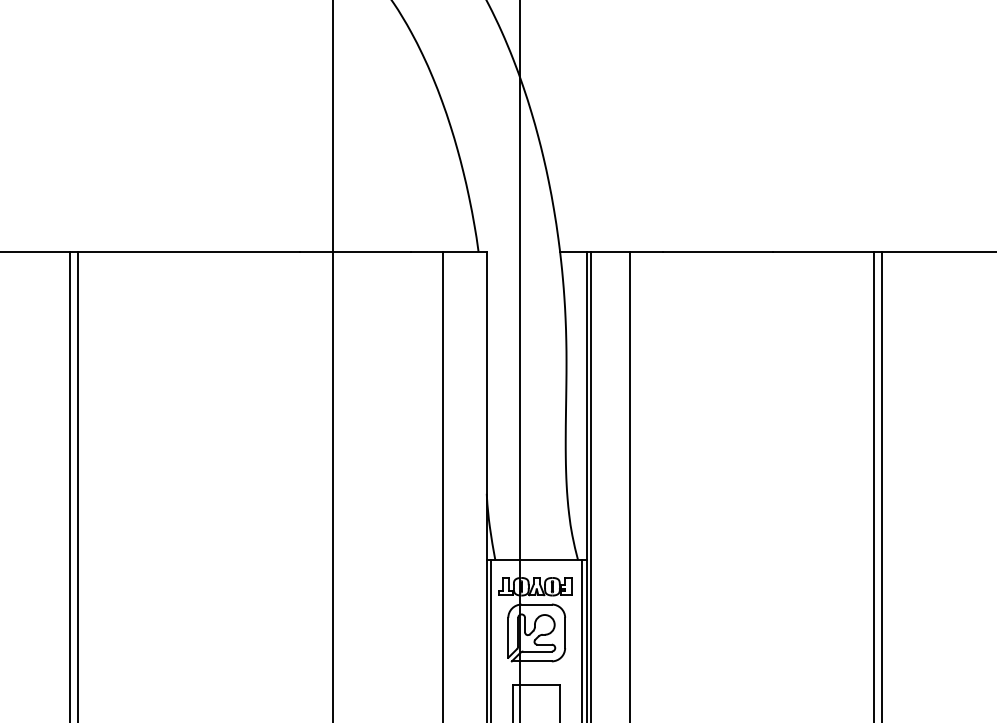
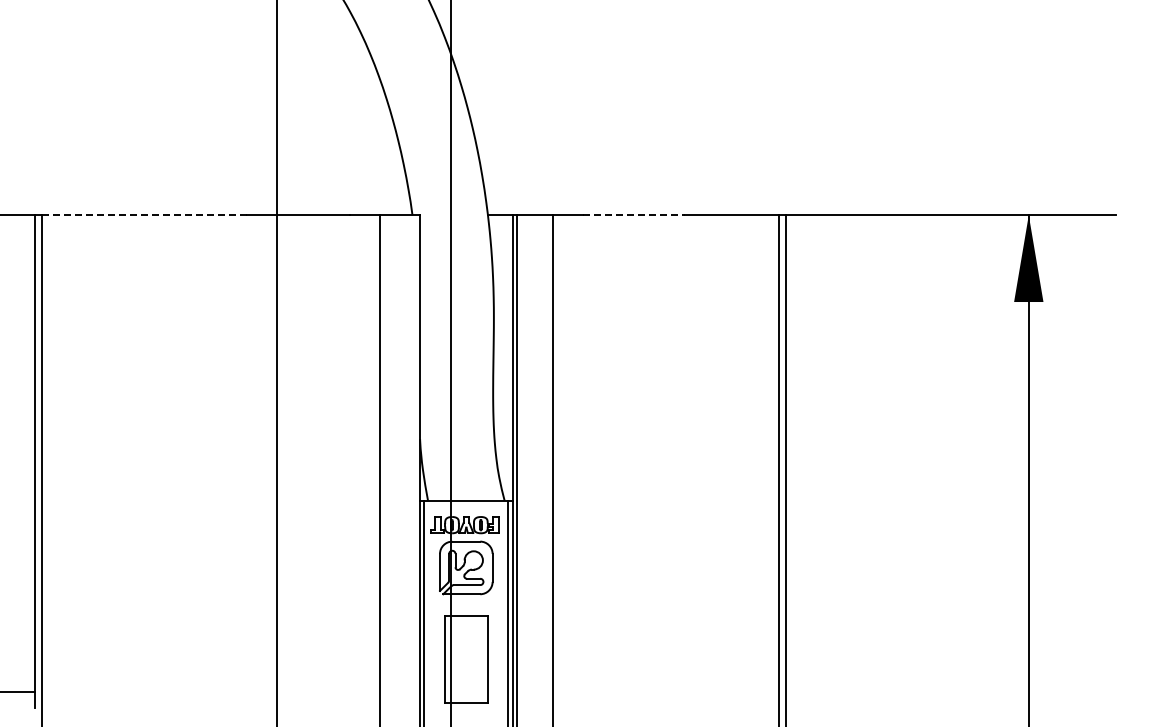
line: (189, 252) -> (144, 215), solid -> dashed
line: (718, 252) -> (634, 215), solid -> dashed

